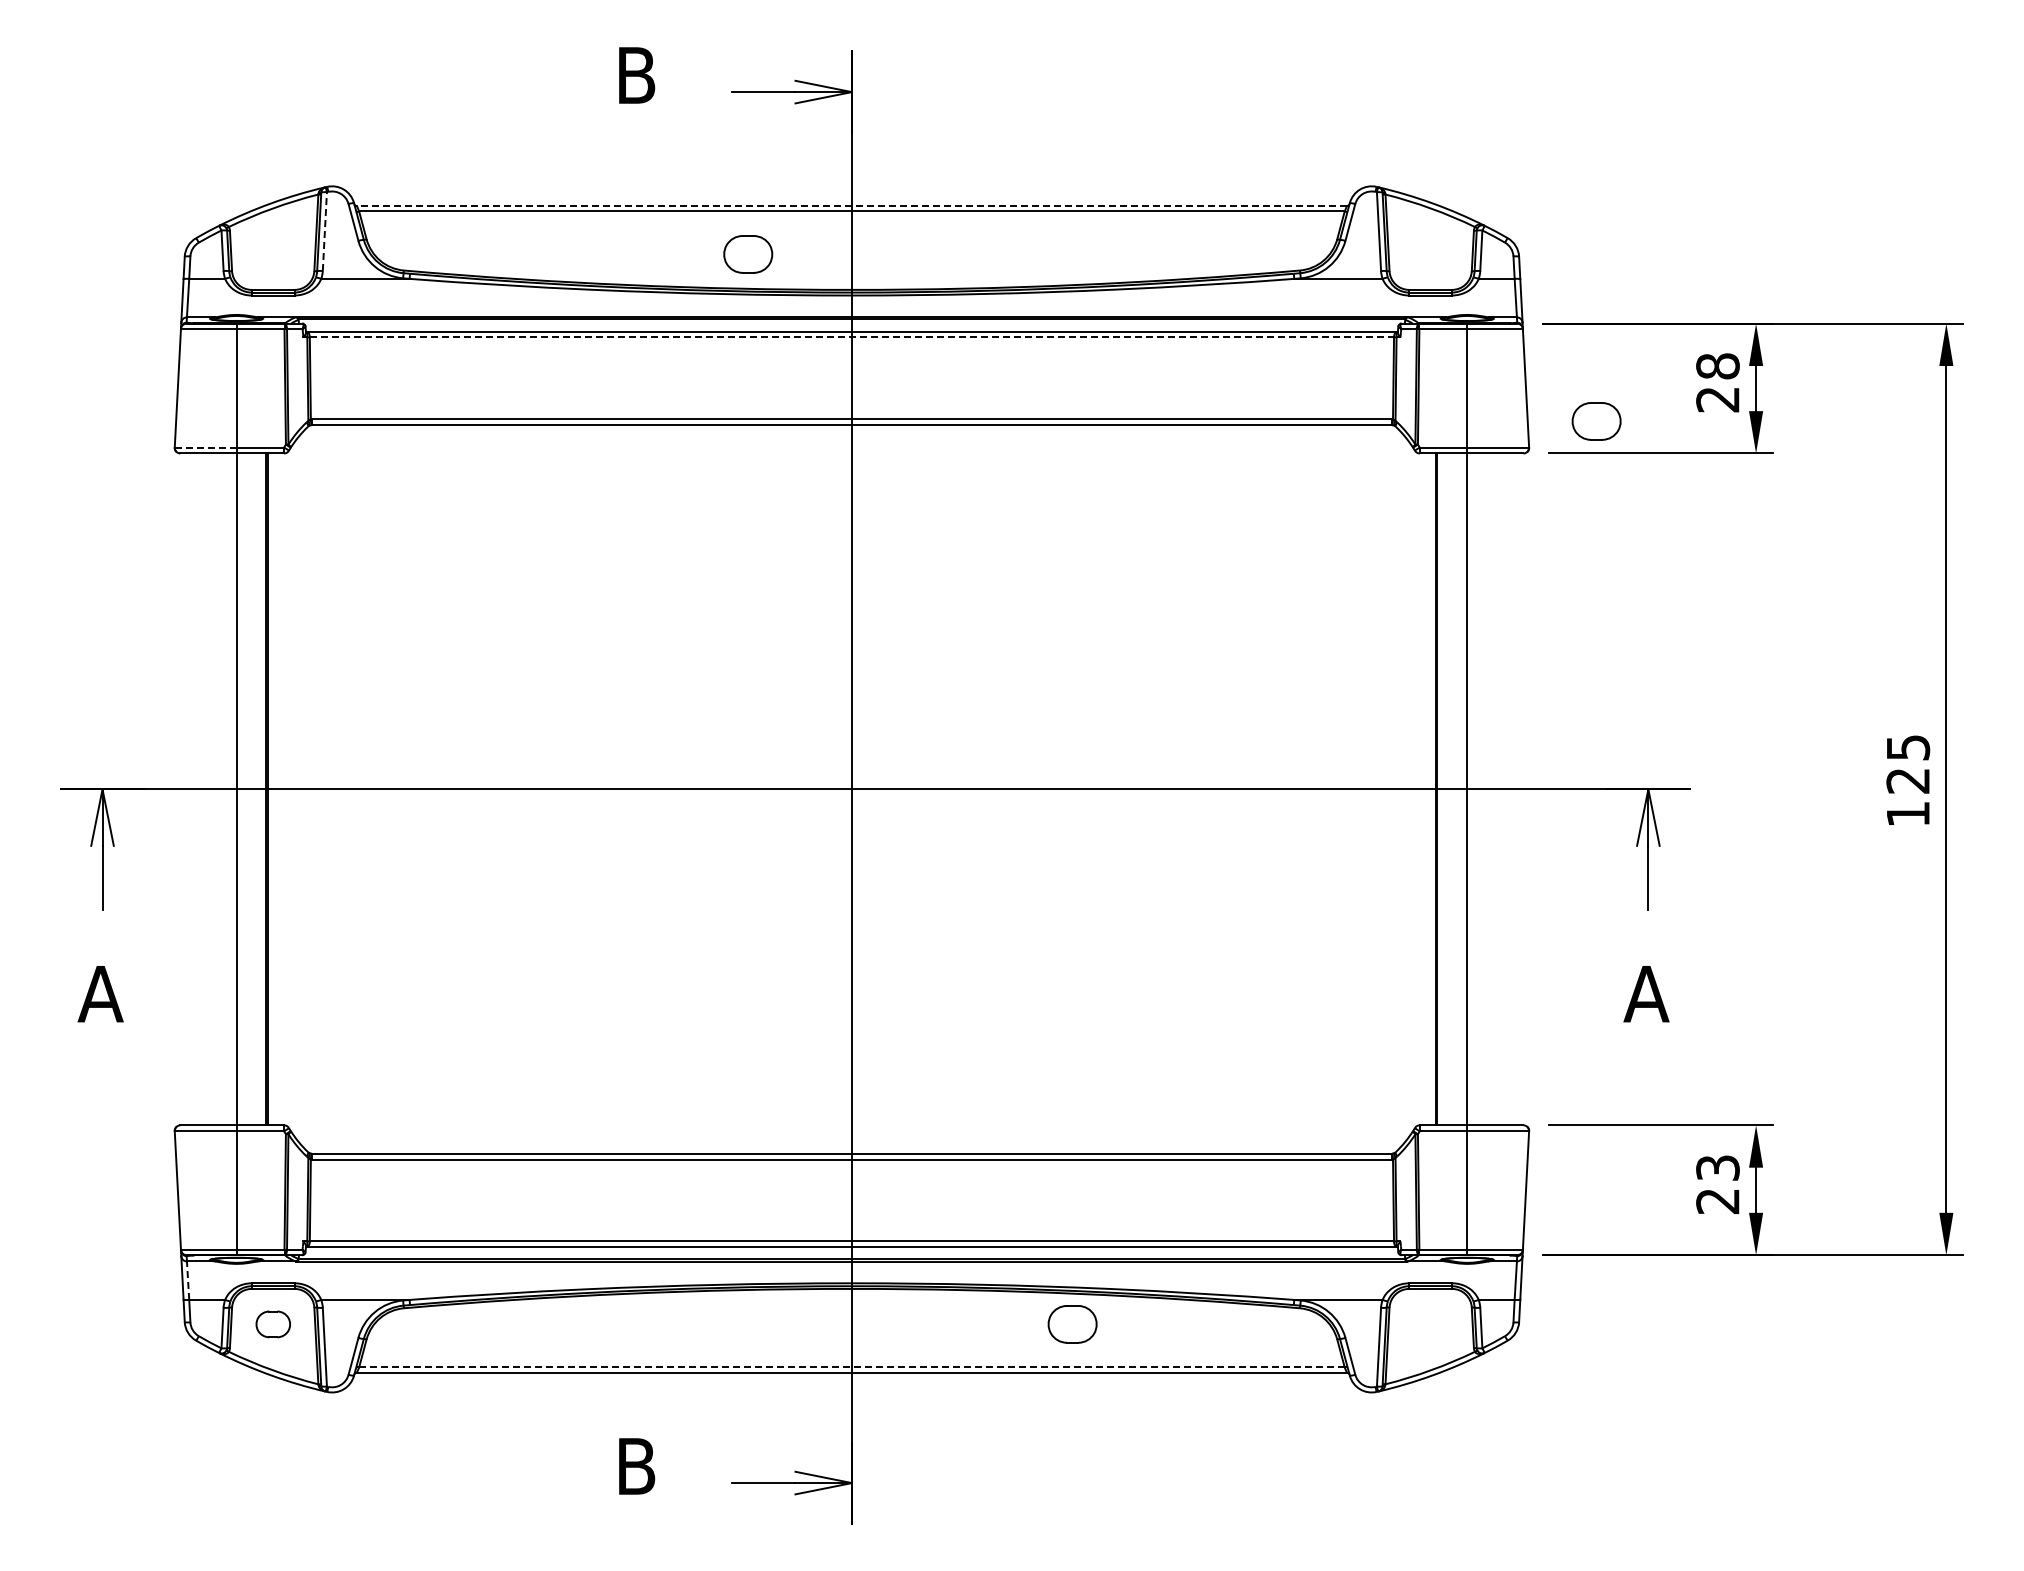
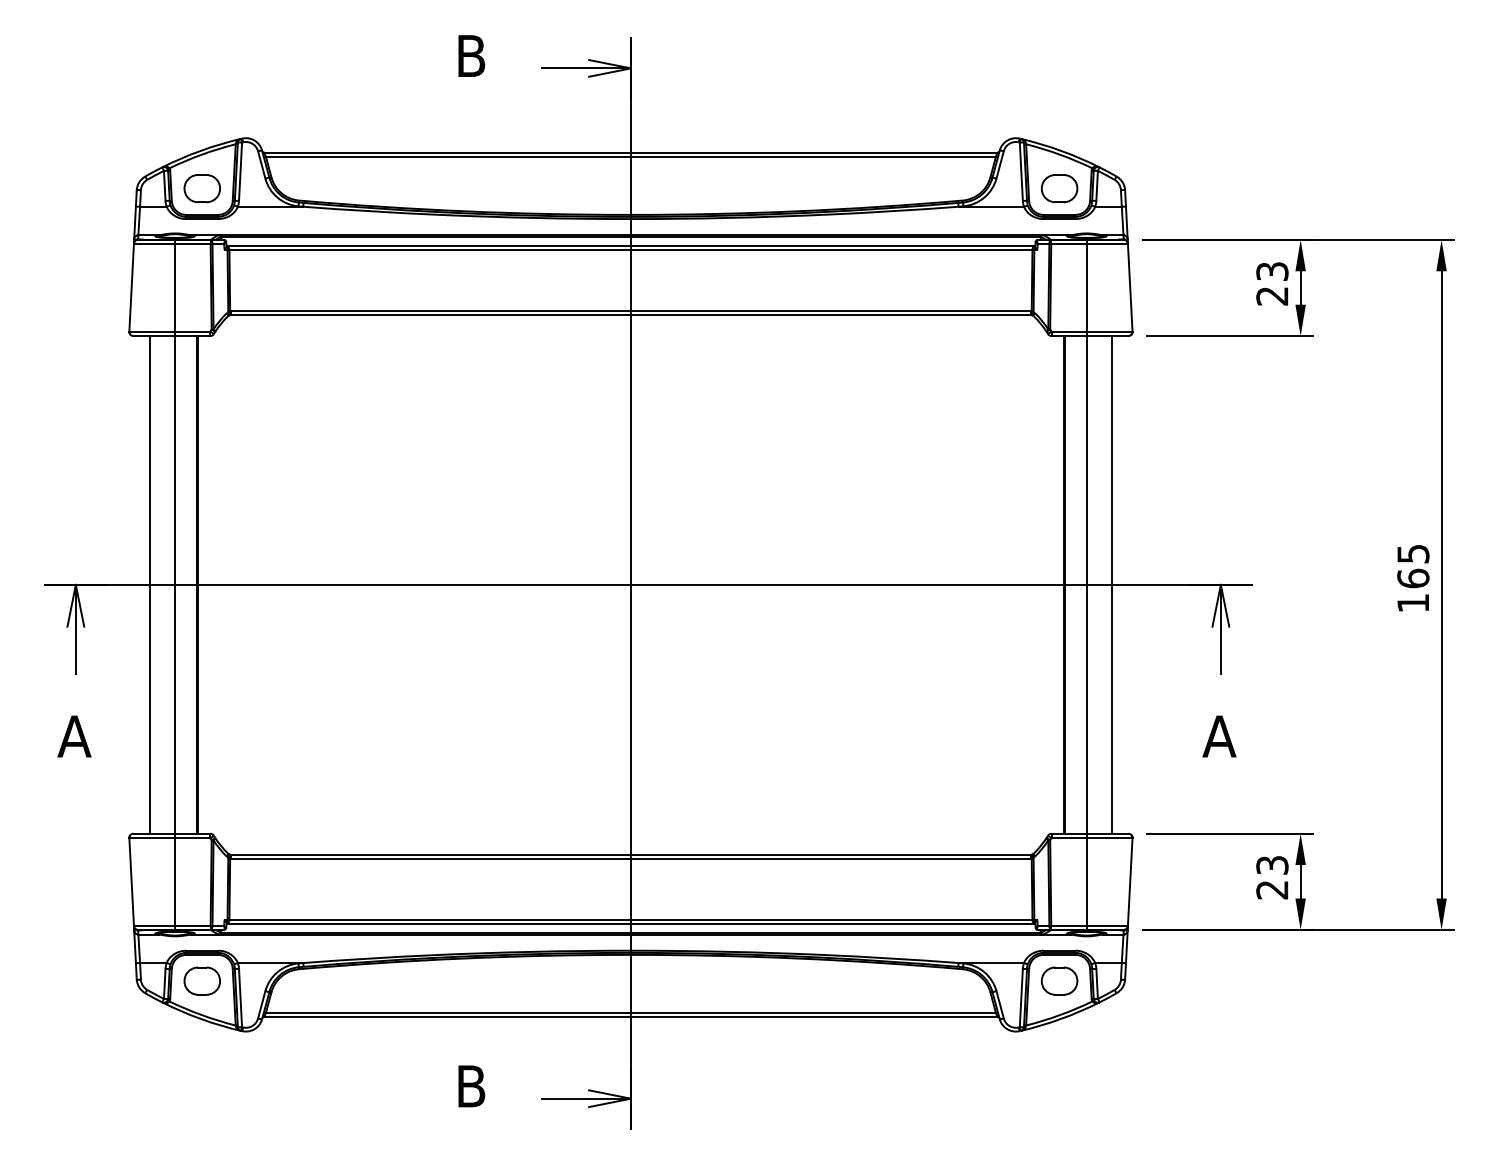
line: (851, 206) -> (630, 153), dashed -> solid
line: (324, 231) -> (240, 171), dashed -> solid
part: (748, 254) -> (202, 188), moved
line: (852, 337) -> (631, 250), dashed -> solid
text: (1717, 366) -> (1272, 271), 28 -> 23
part: (1596, 421) -> (1059, 188), moved
line: (205, 447) -> (152, 331), dashed -> solid
text: (1908, 780) -> (1413, 578), 125 -> 165
line: (202, 789) -> (149, 584), added
line: (1501, 789) -> (1112, 584), added
line: (188, 1280) -> (139, 948), dashed -> solid
part: (273, 1324) -> (202, 981), size x1.43
part: (1072, 1324) -> (1059, 981), moved
line: (851, 1367) -> (630, 1013), dashed -> solid

